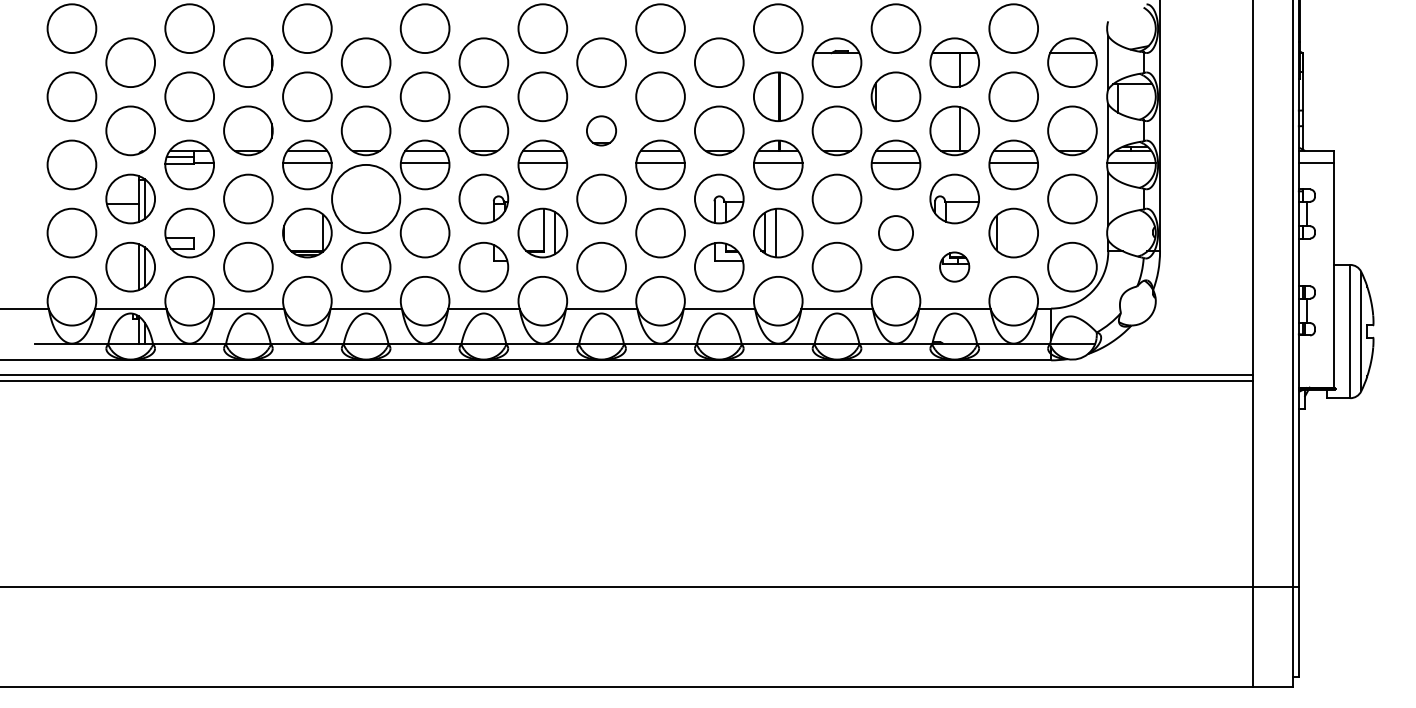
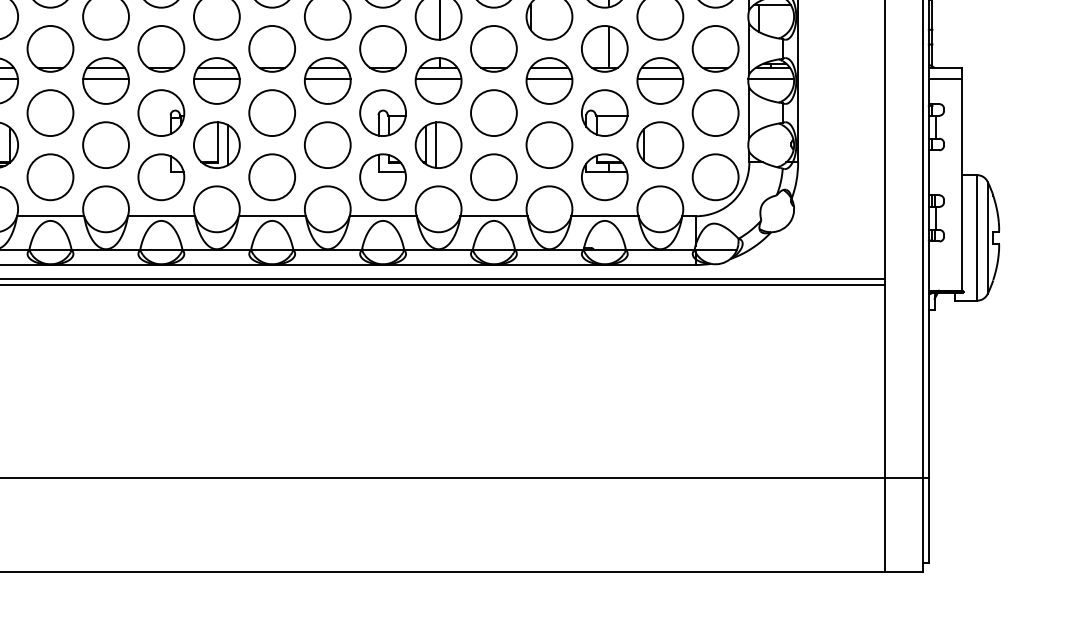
part: (601, 130) -> (272, 48), size x1.67
circle: (365, 198) -> (49, 112), size x0.71
circle: (895, 232) -> (549, 144), size x1.43
part: (954, 266) -> (604, 176), size x1.67

